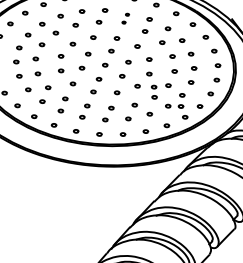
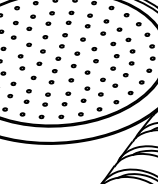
part: (125, 18) -> (69, 17), size x1.43
part: (153, 86) -> (100, 71), removed
part: (180, 106) -> (125, 84), removed

